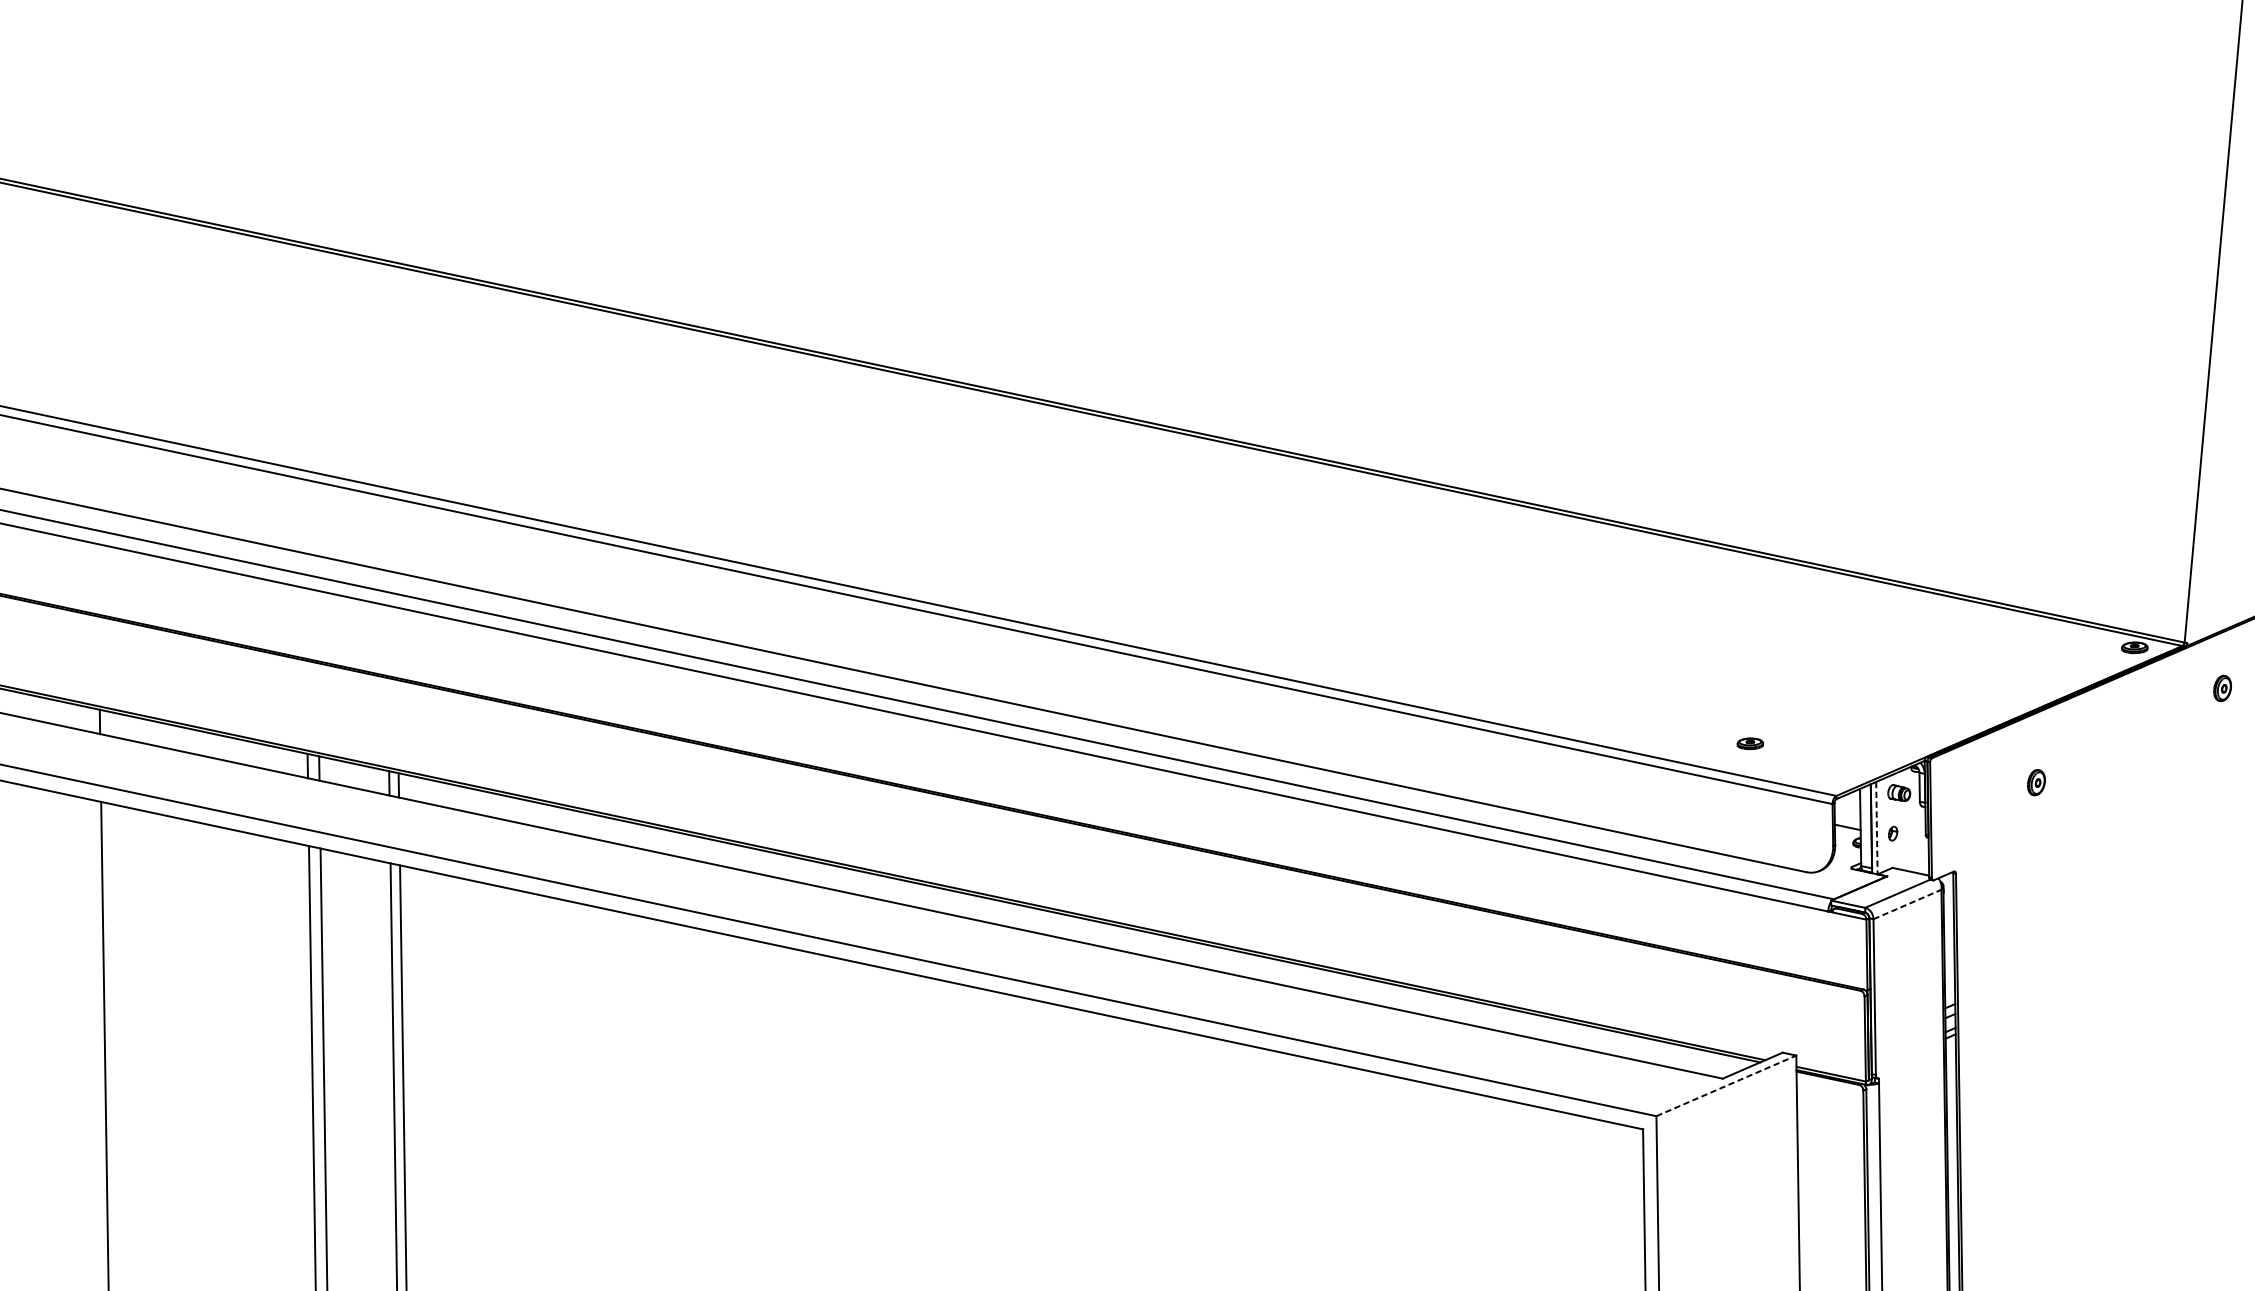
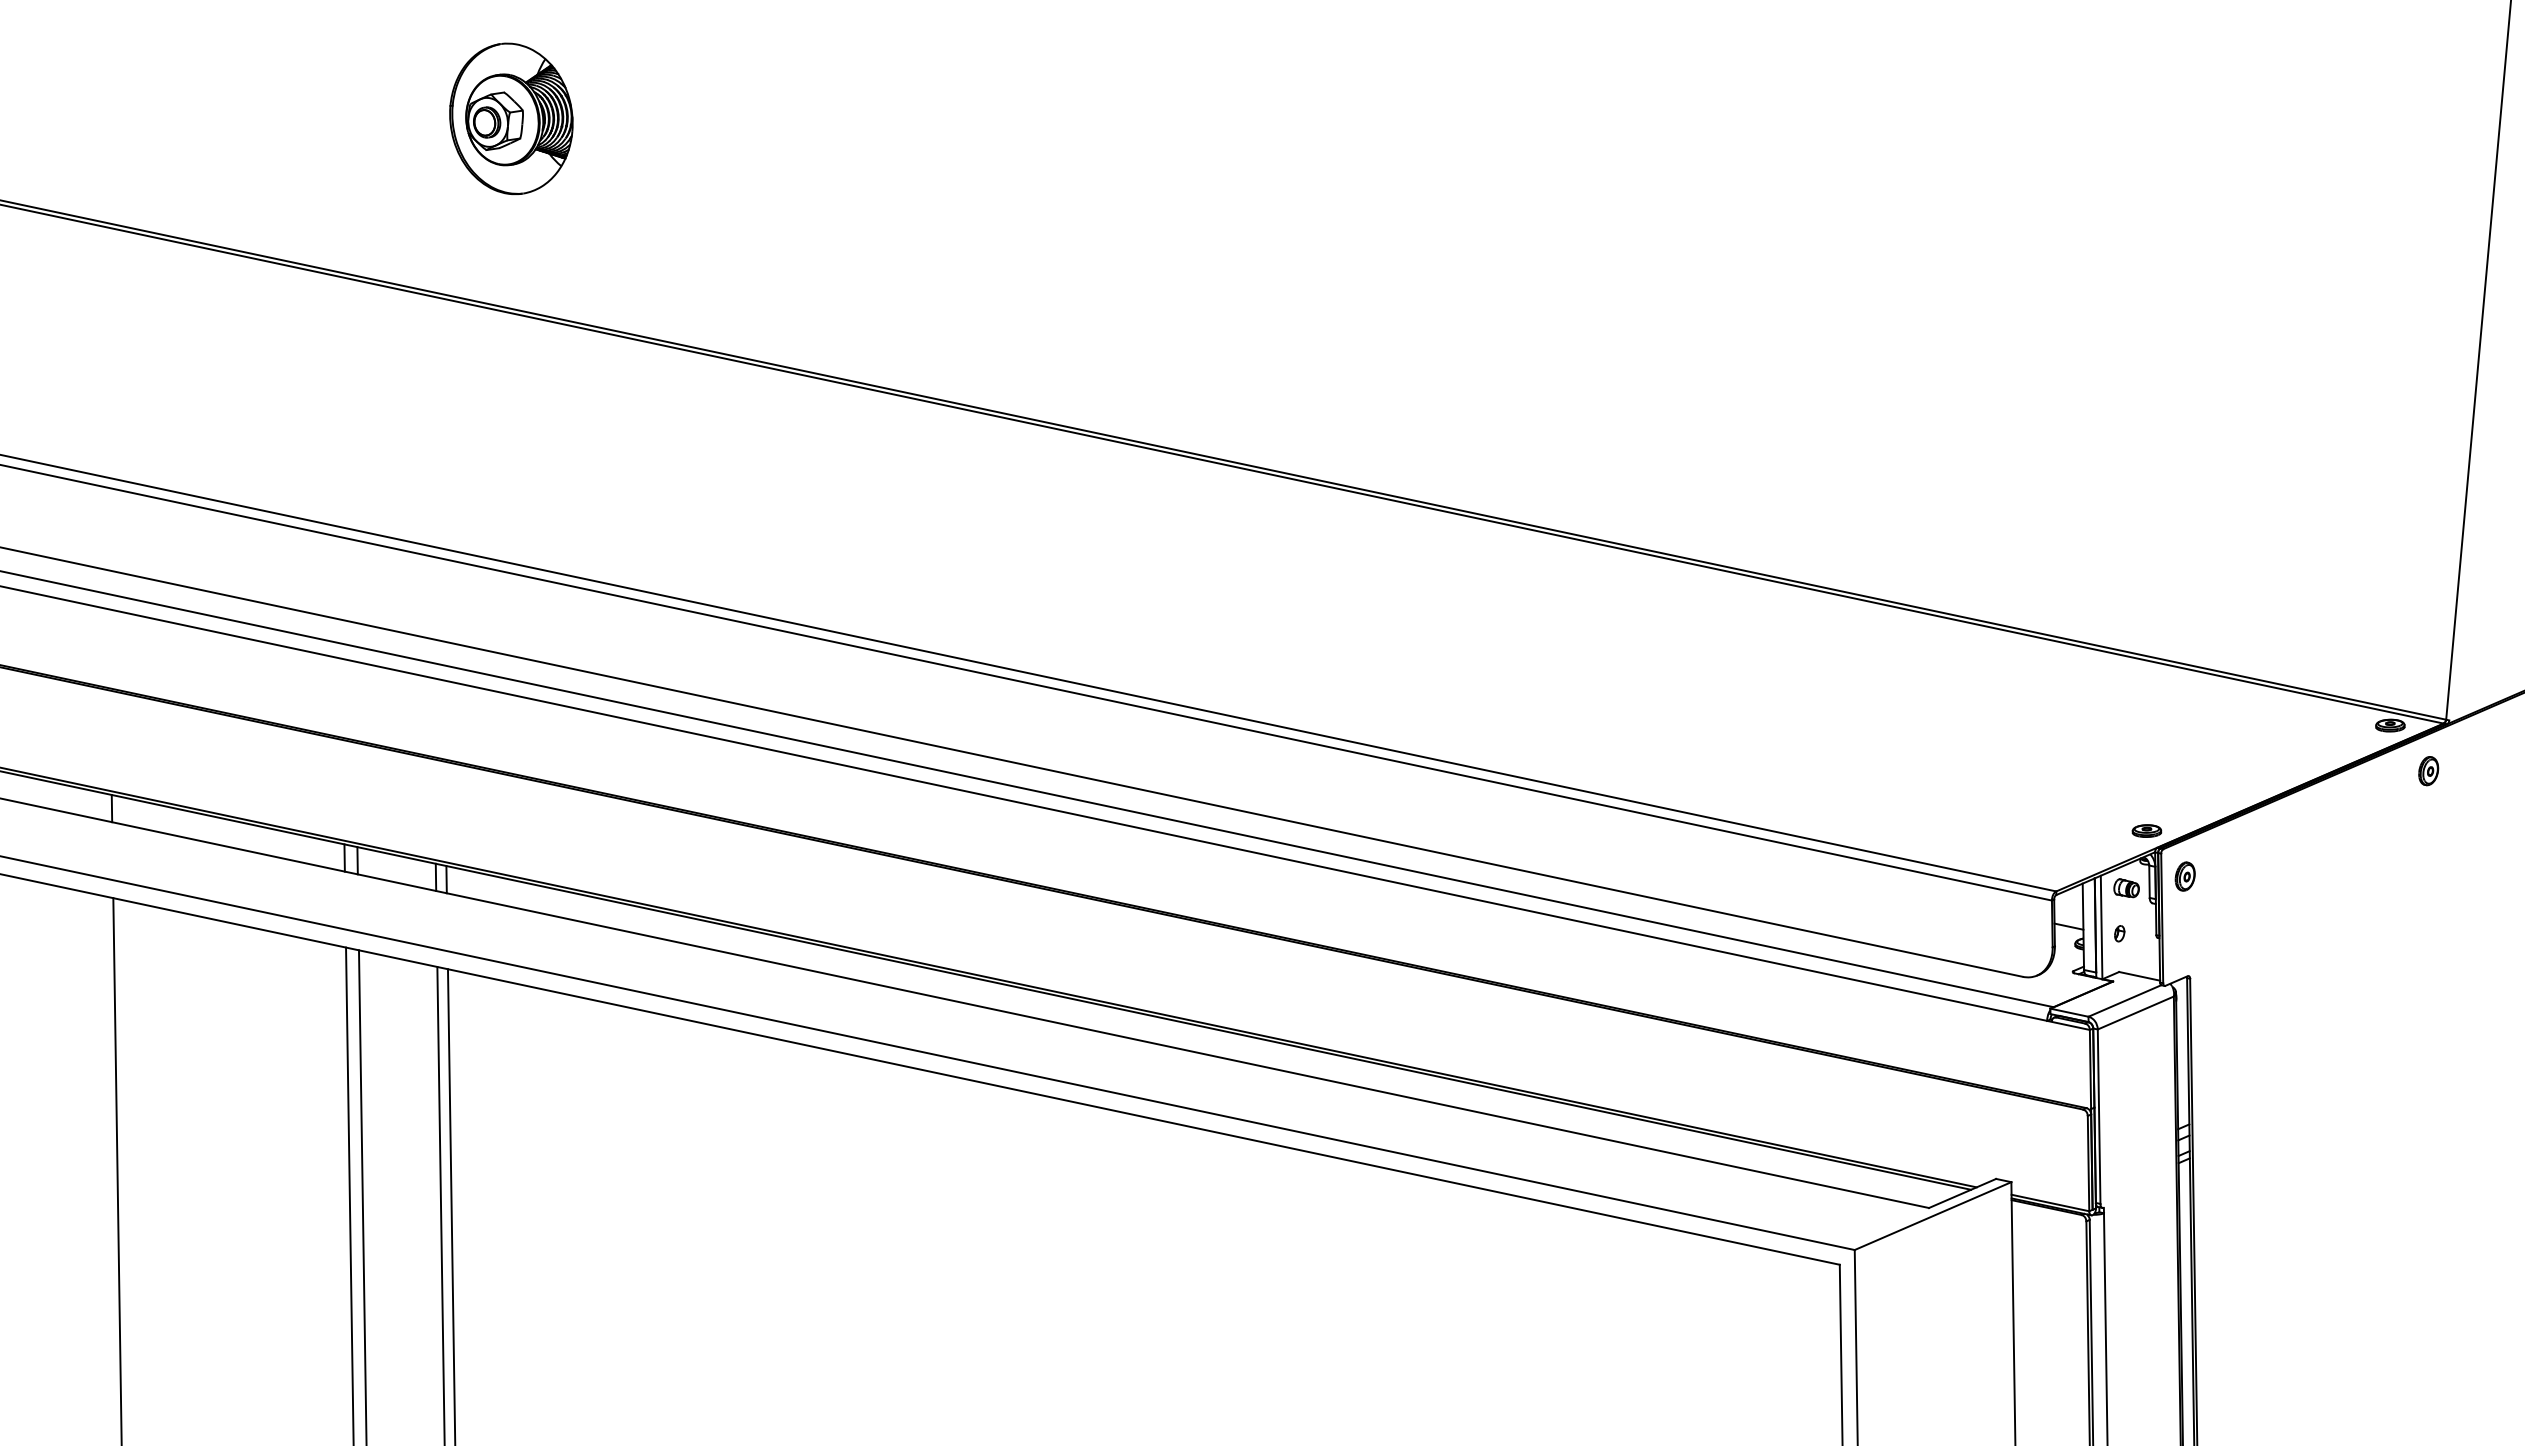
part: (456, 105) -> (511, 118), added
part: (2222, 688) -> (2428, 771), moved
part: (1749, 743) -> (2146, 830), moved
part: (2035, 782) -> (2184, 876), moved
line: (1876, 828) -> (2101, 927), dashed -> solid
line: (1908, 904) -> (2136, 1012), dashed -> solid
line: (1726, 1085) -> (1933, 1215), dashed -> solid

